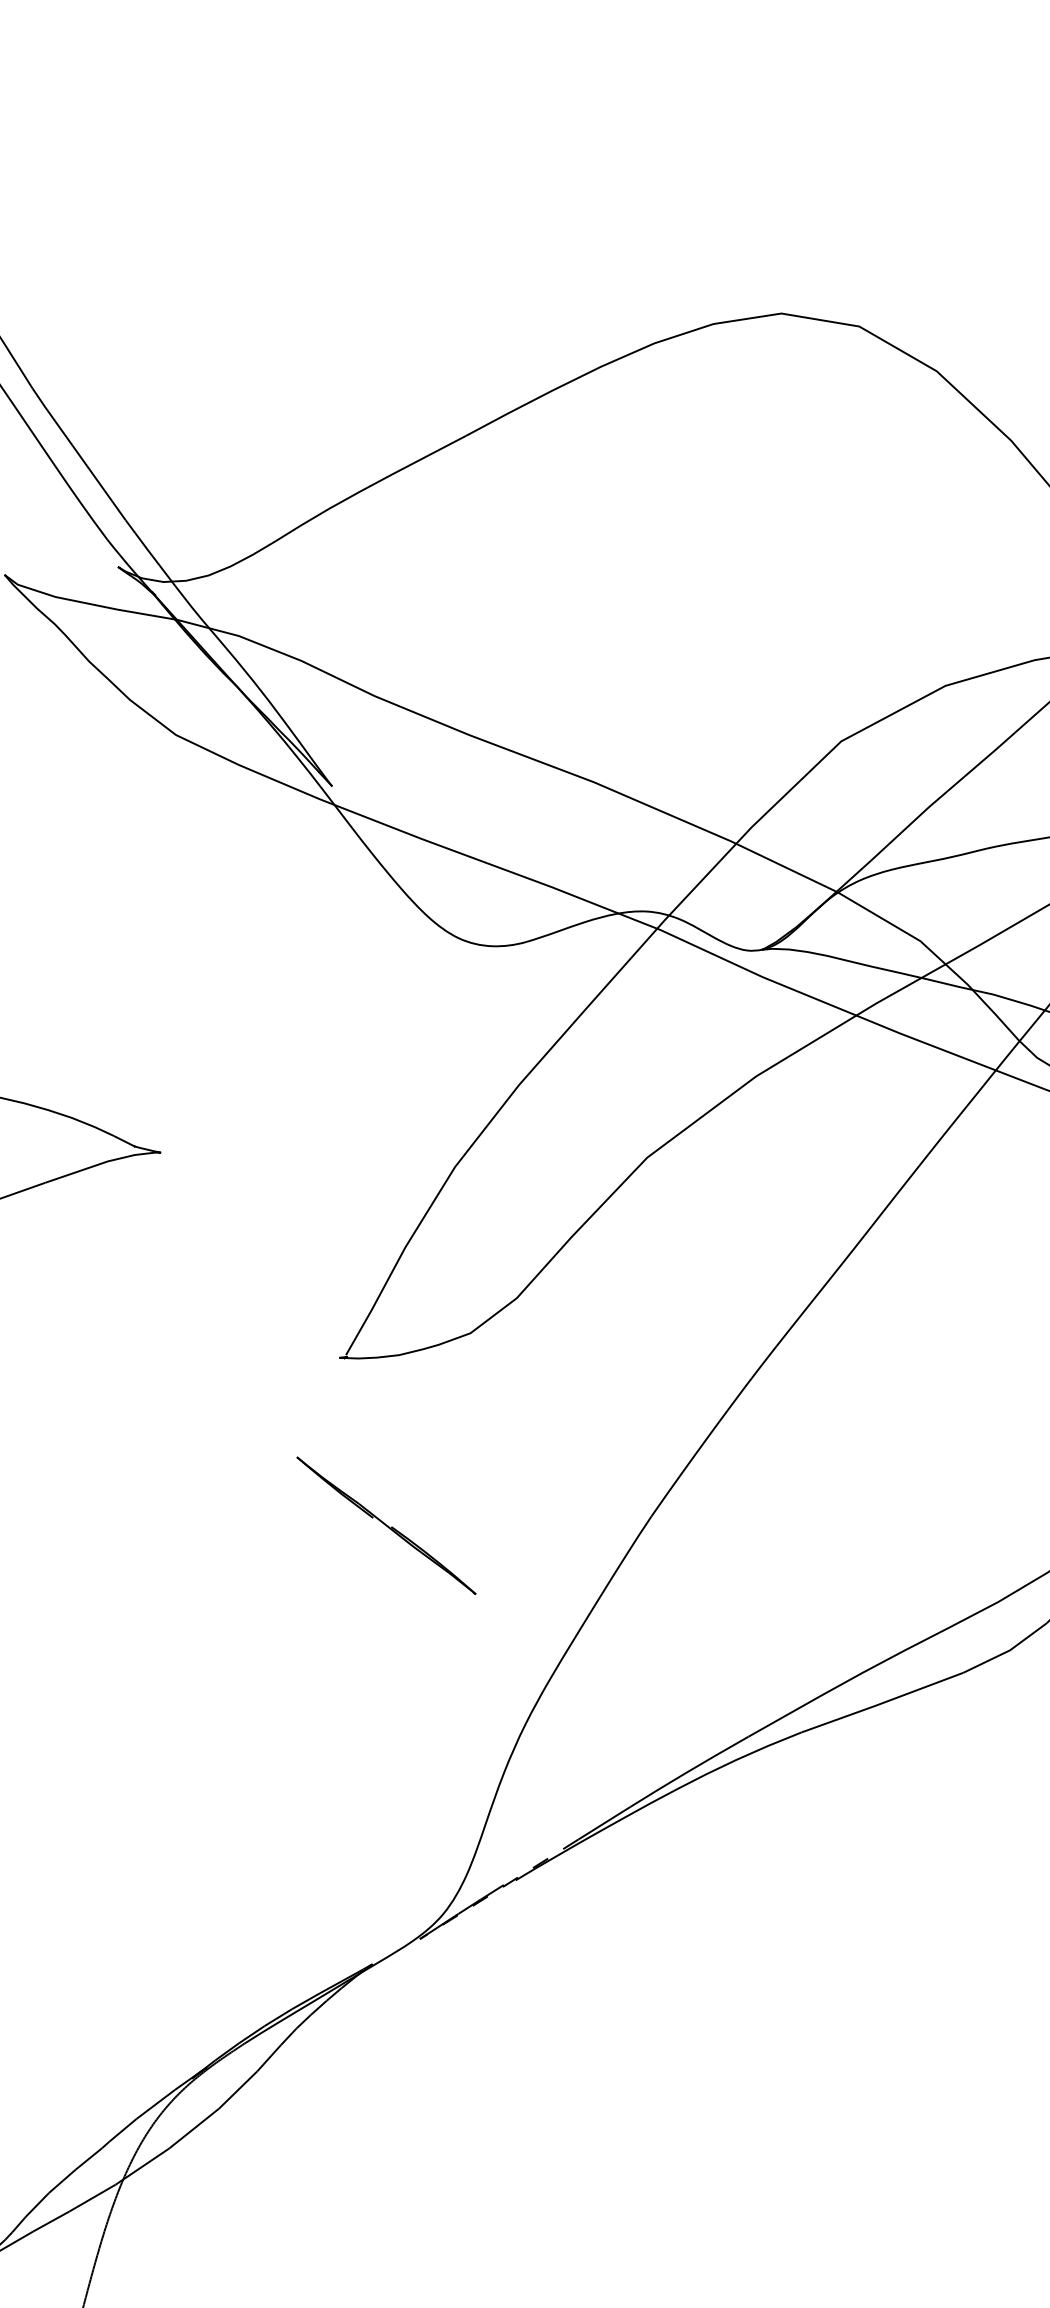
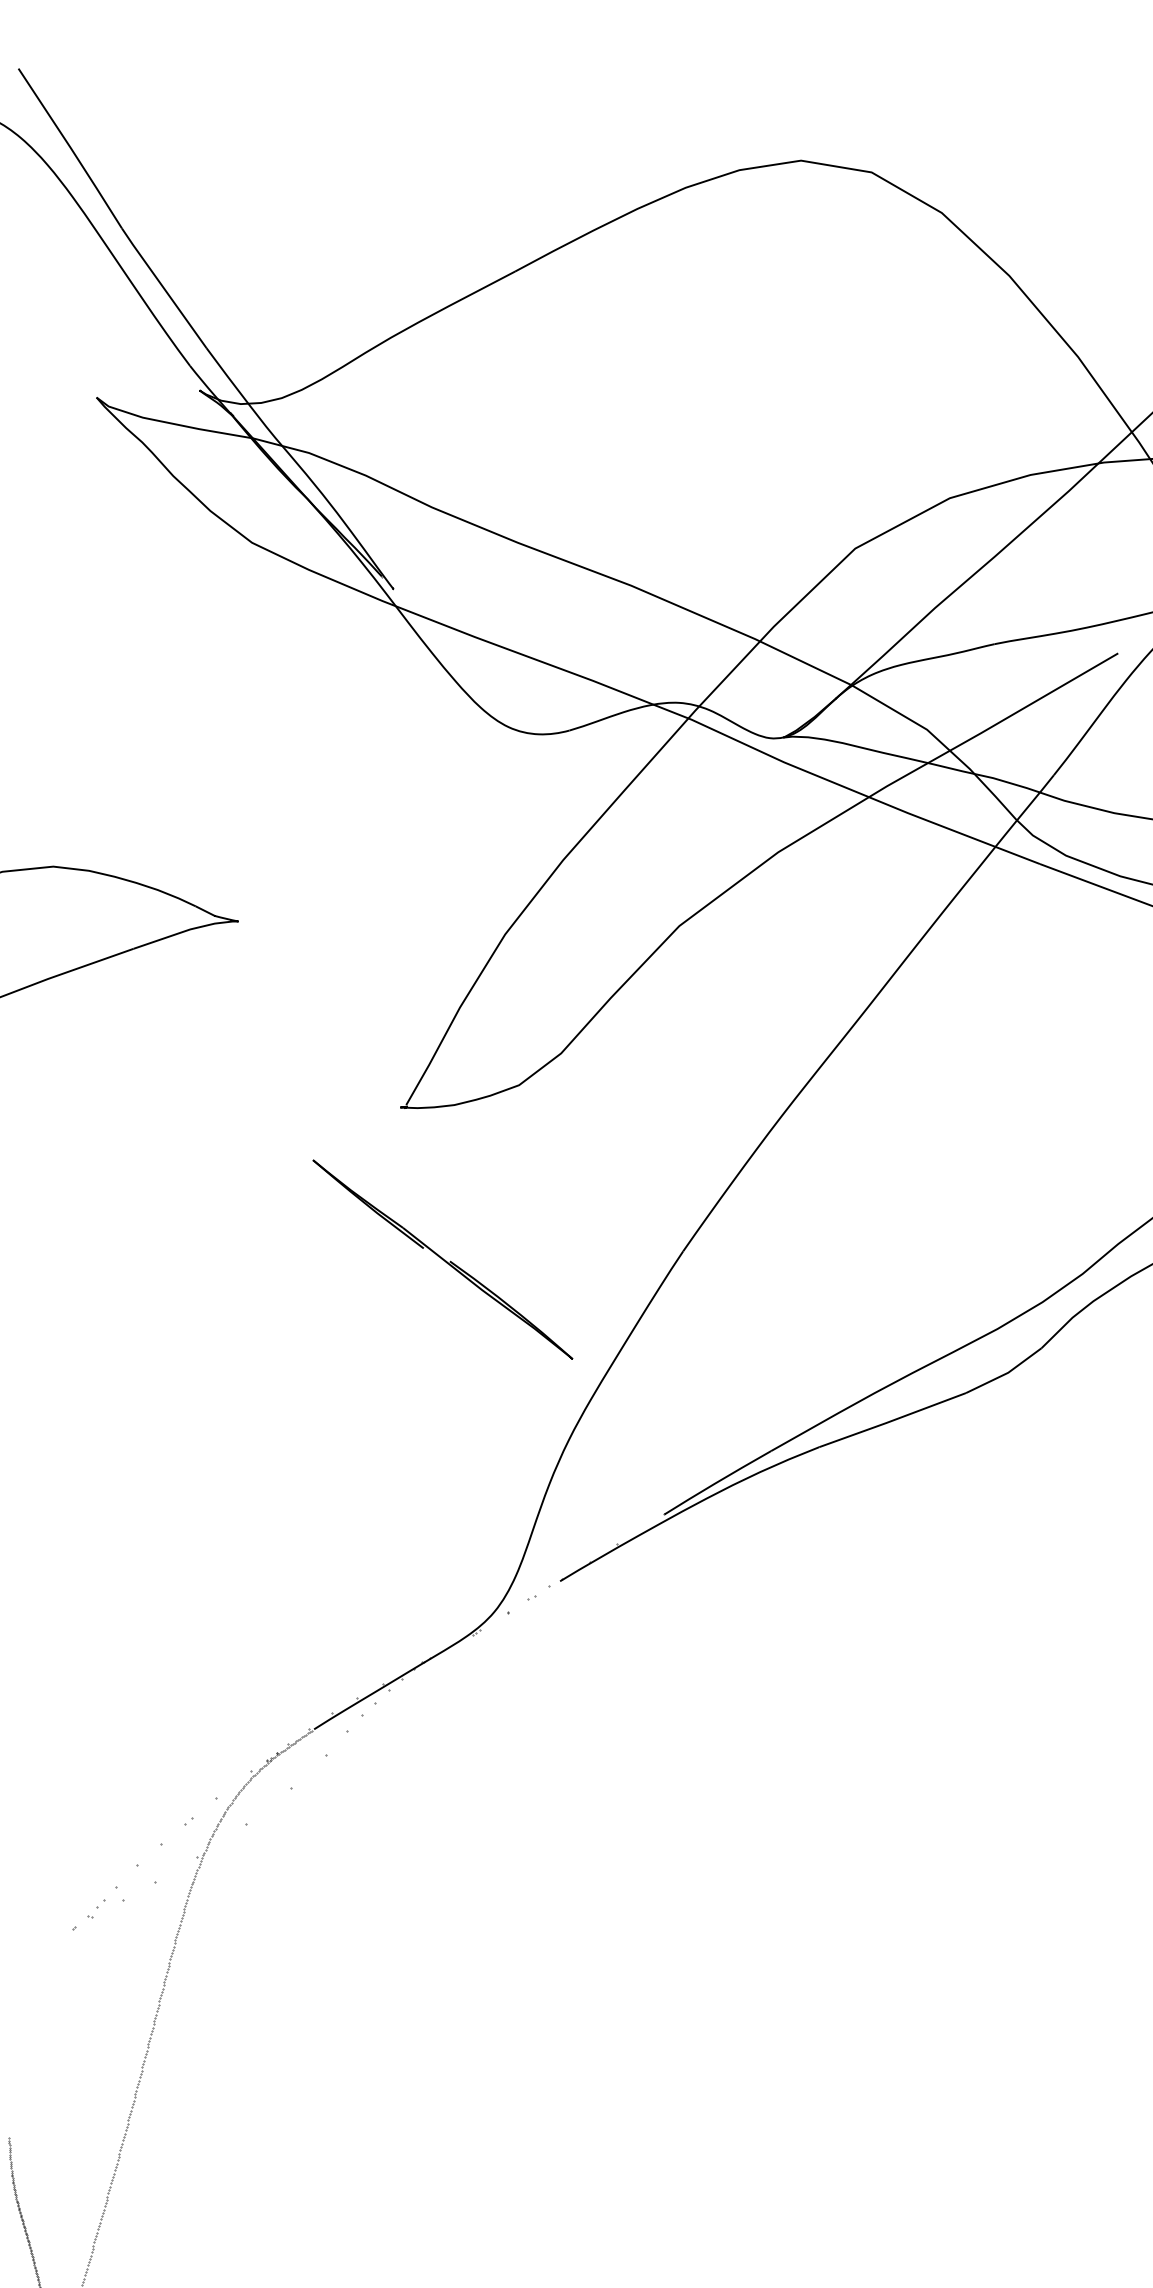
part: (385, 1525) -> (442, 1259), size x1.6

